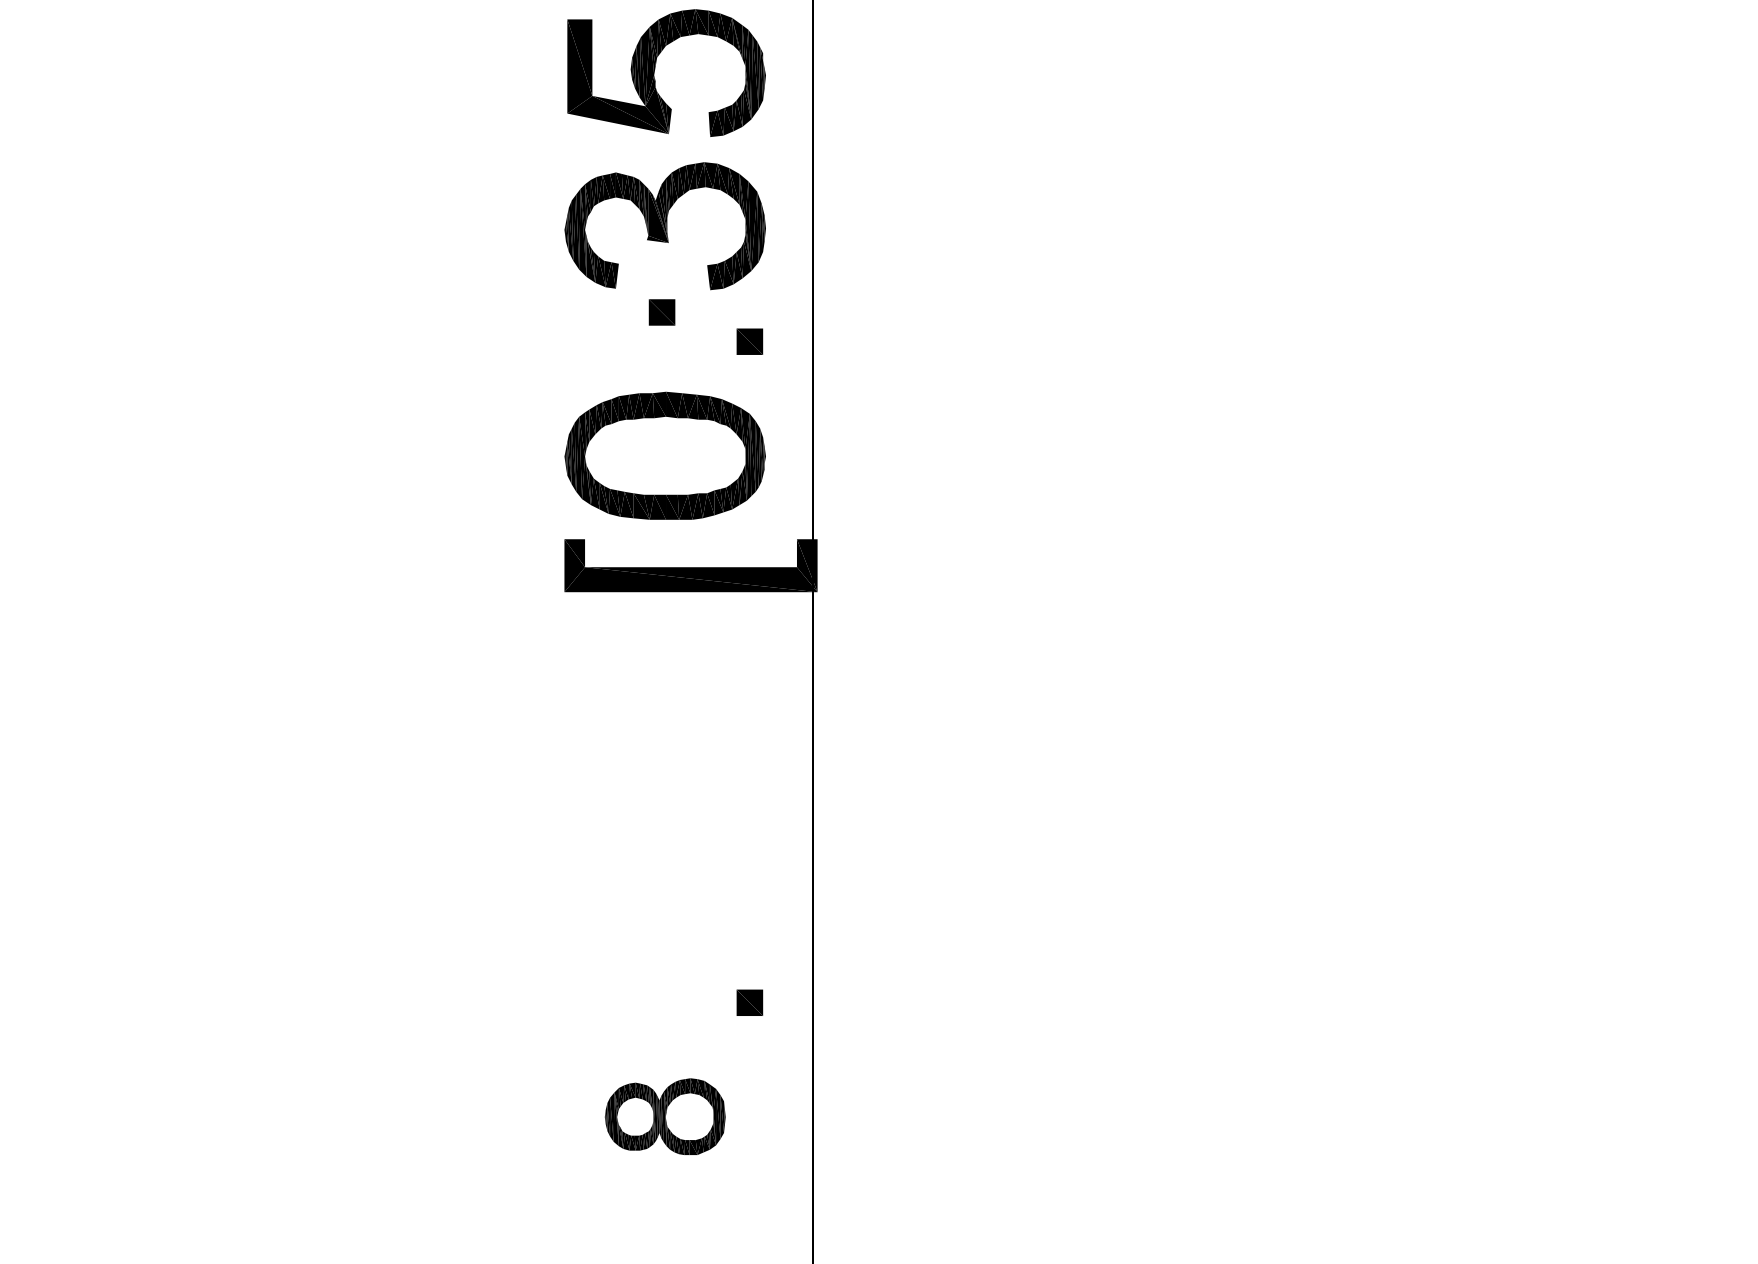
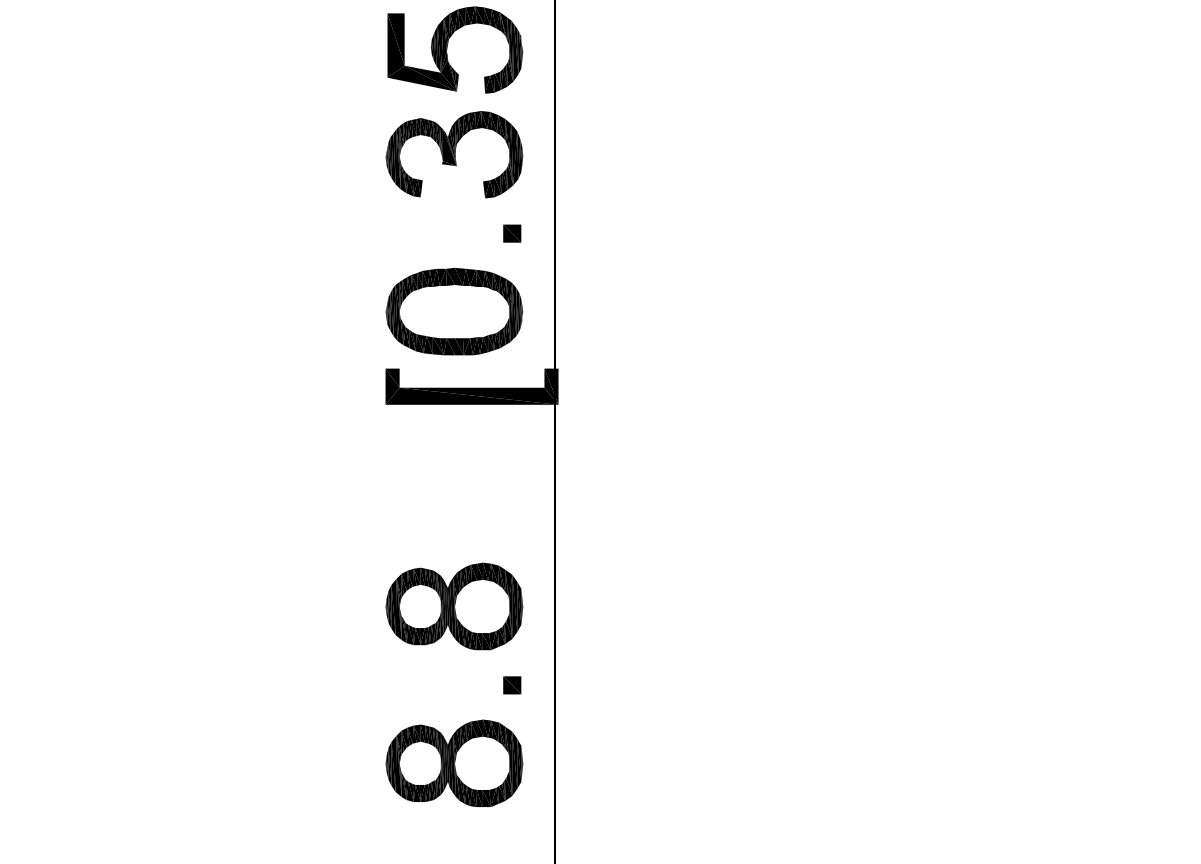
part: (662, 312) -> (452, 213), removed
part: (665, 887) -> (454, 606), added
part: (665, 1115) -> (454, 762), size x1.67

